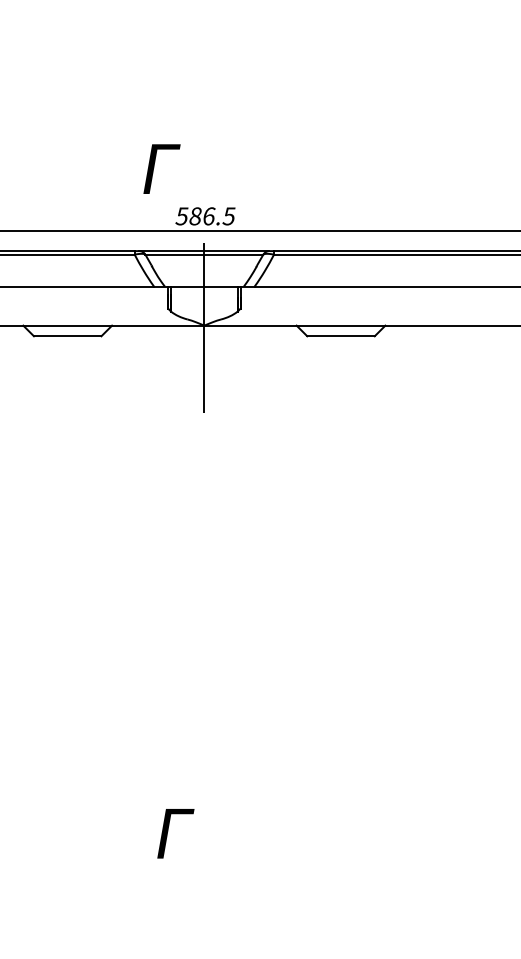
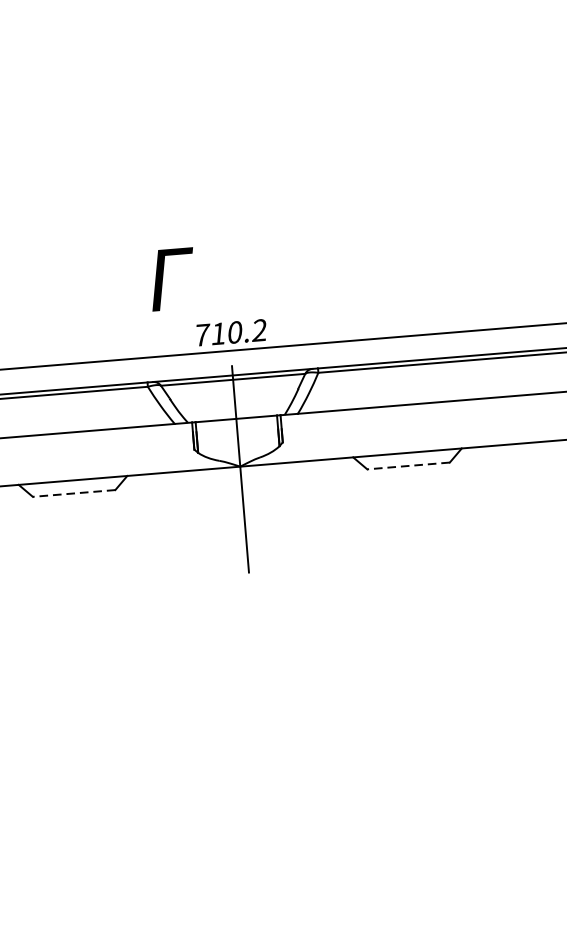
text: (205, 216) -> (230, 332), 586.5 -> 710.2
line: (67, 336) -> (73, 493), solid -> dashed
line: (341, 336) -> (409, 466), solid -> dashed

